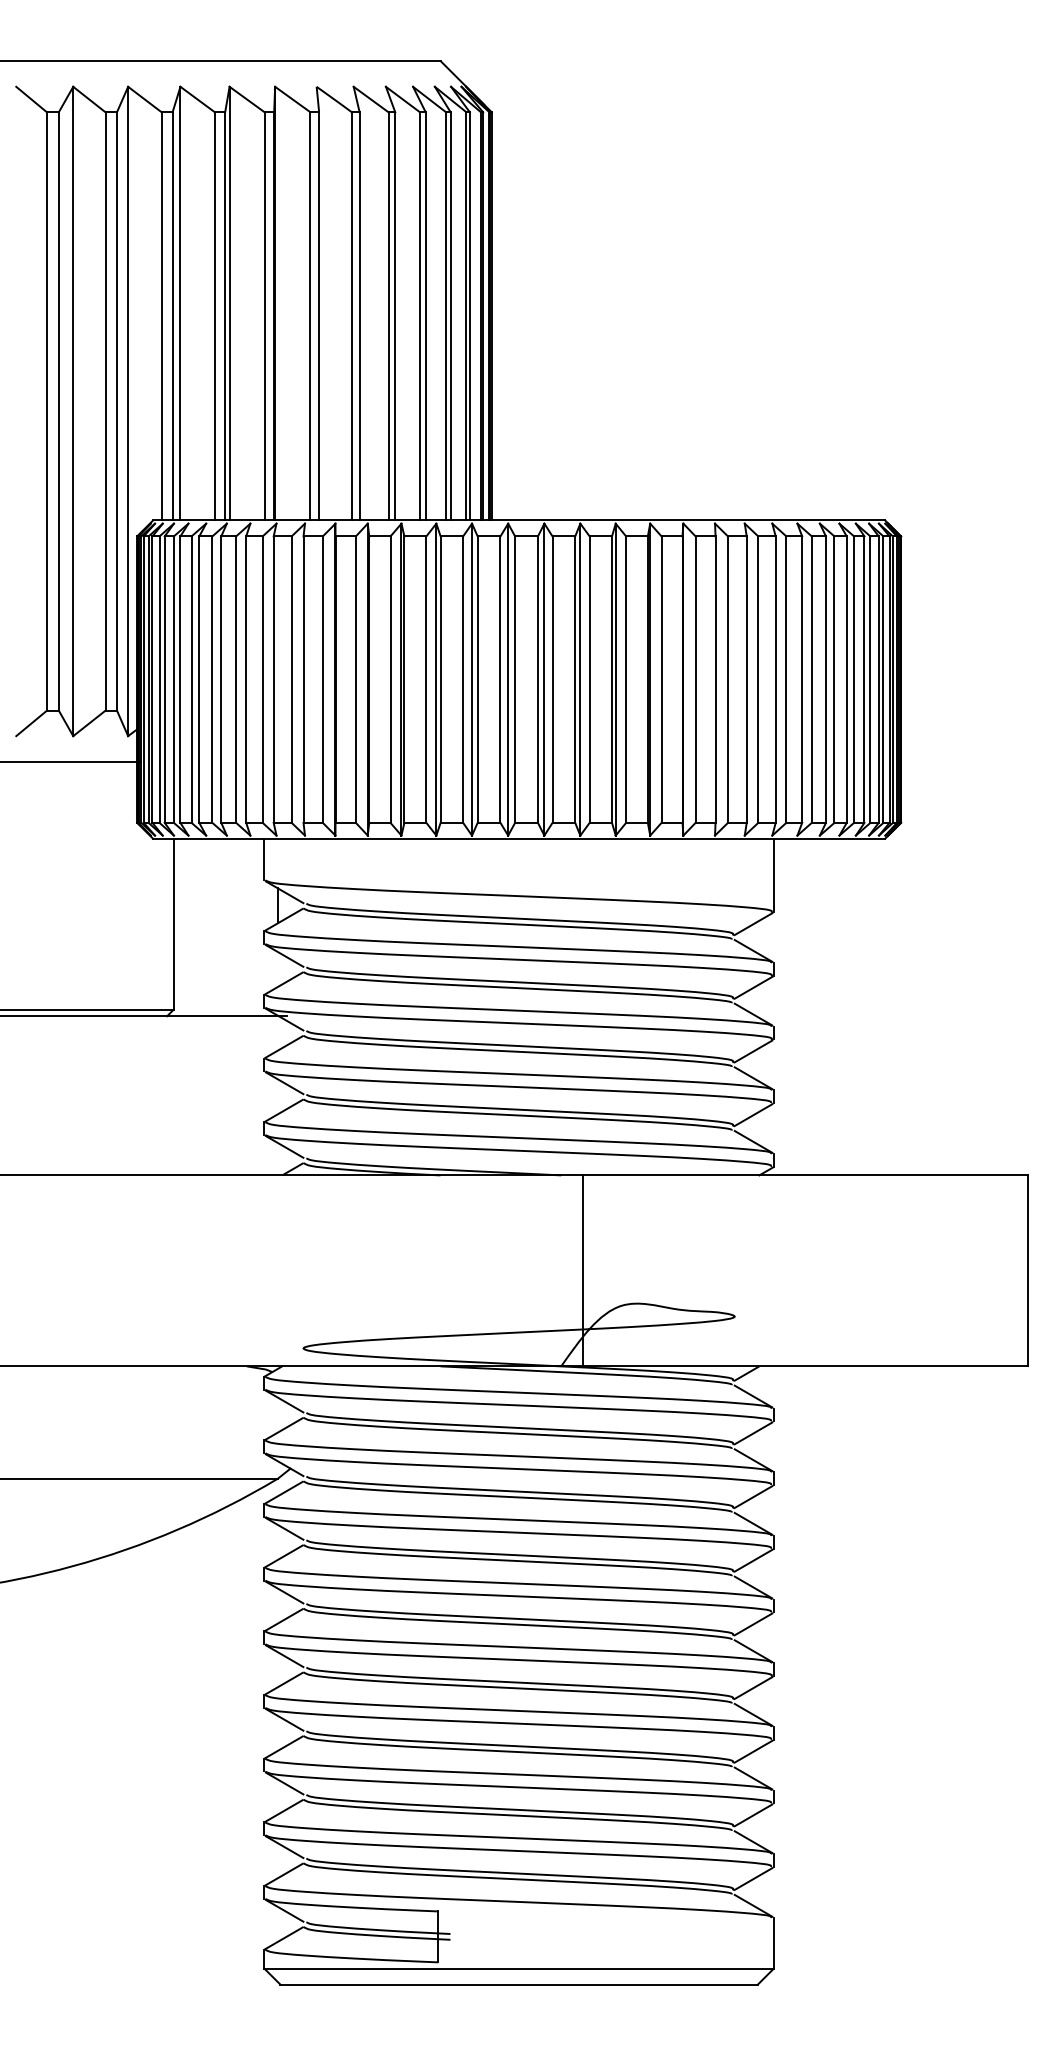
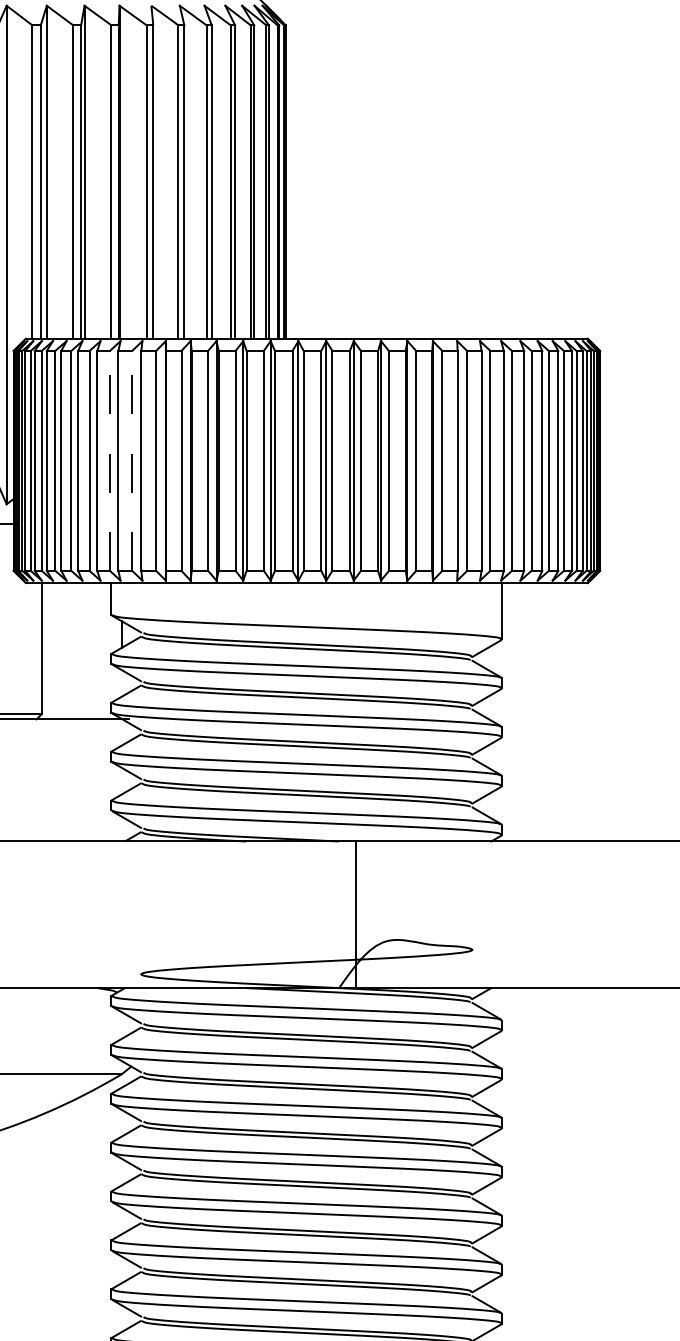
line: (262, 679) -> (109, 460), solid -> dashed
line: (291, 679) -> (132, 460), solid -> dashed

